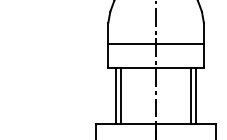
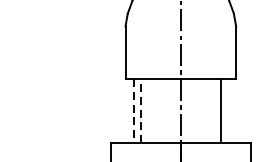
line: (155, 44) -> (180, 51), removed
line: (196, 95) -> (227, 110), removed
line: (115, 96) -> (133, 111), solid -> dashed
line: (121, 96) -> (140, 111), solid -> dashed

